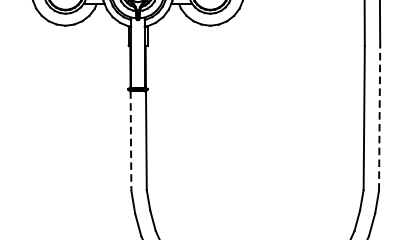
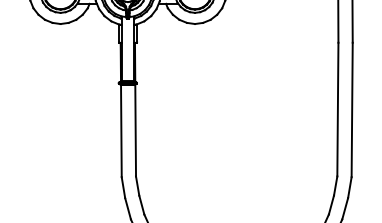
line: (379, 117) -> (352, 109), dashed -> solid
line: (131, 141) -> (121, 131), dashed -> solid

